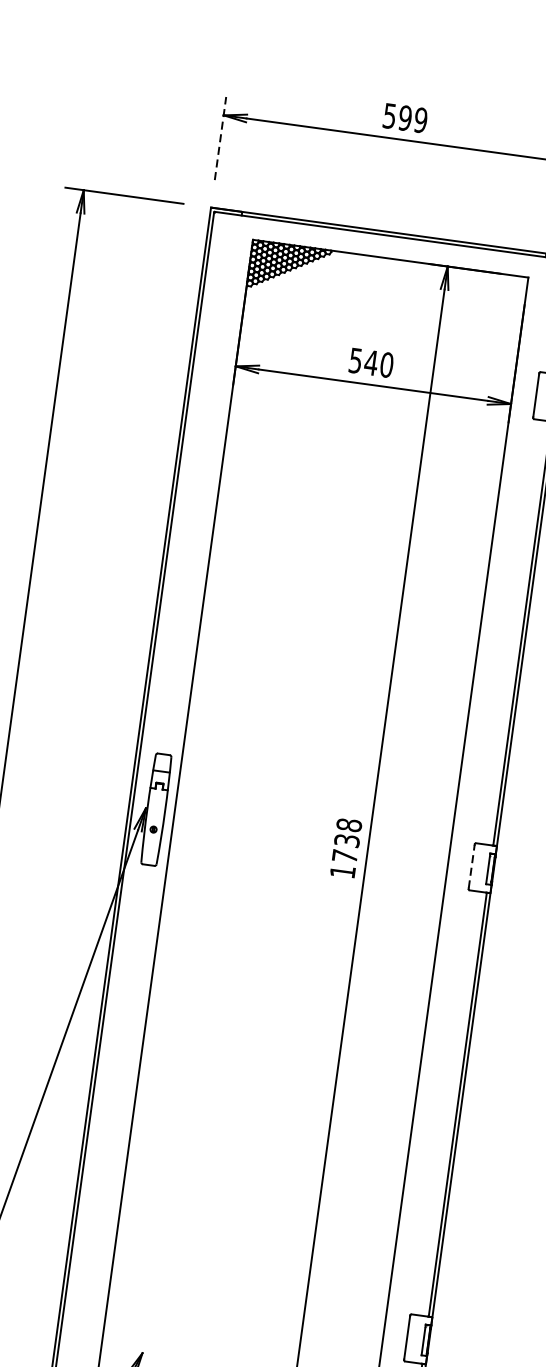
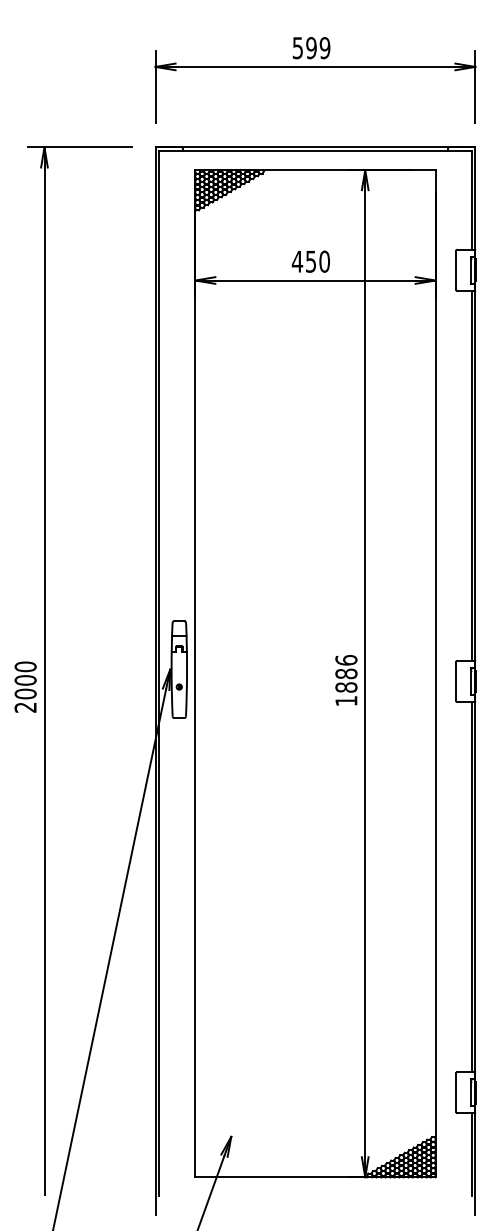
line: (220, 137) -> (155, 86), dashed -> solid
text: (362, 361) -> (303, 261), 540 -> 450
text: (347, 840) -> (346, 673), 1738 -> 1886
line: (472, 866) -> (456, 681), dashed -> solid

